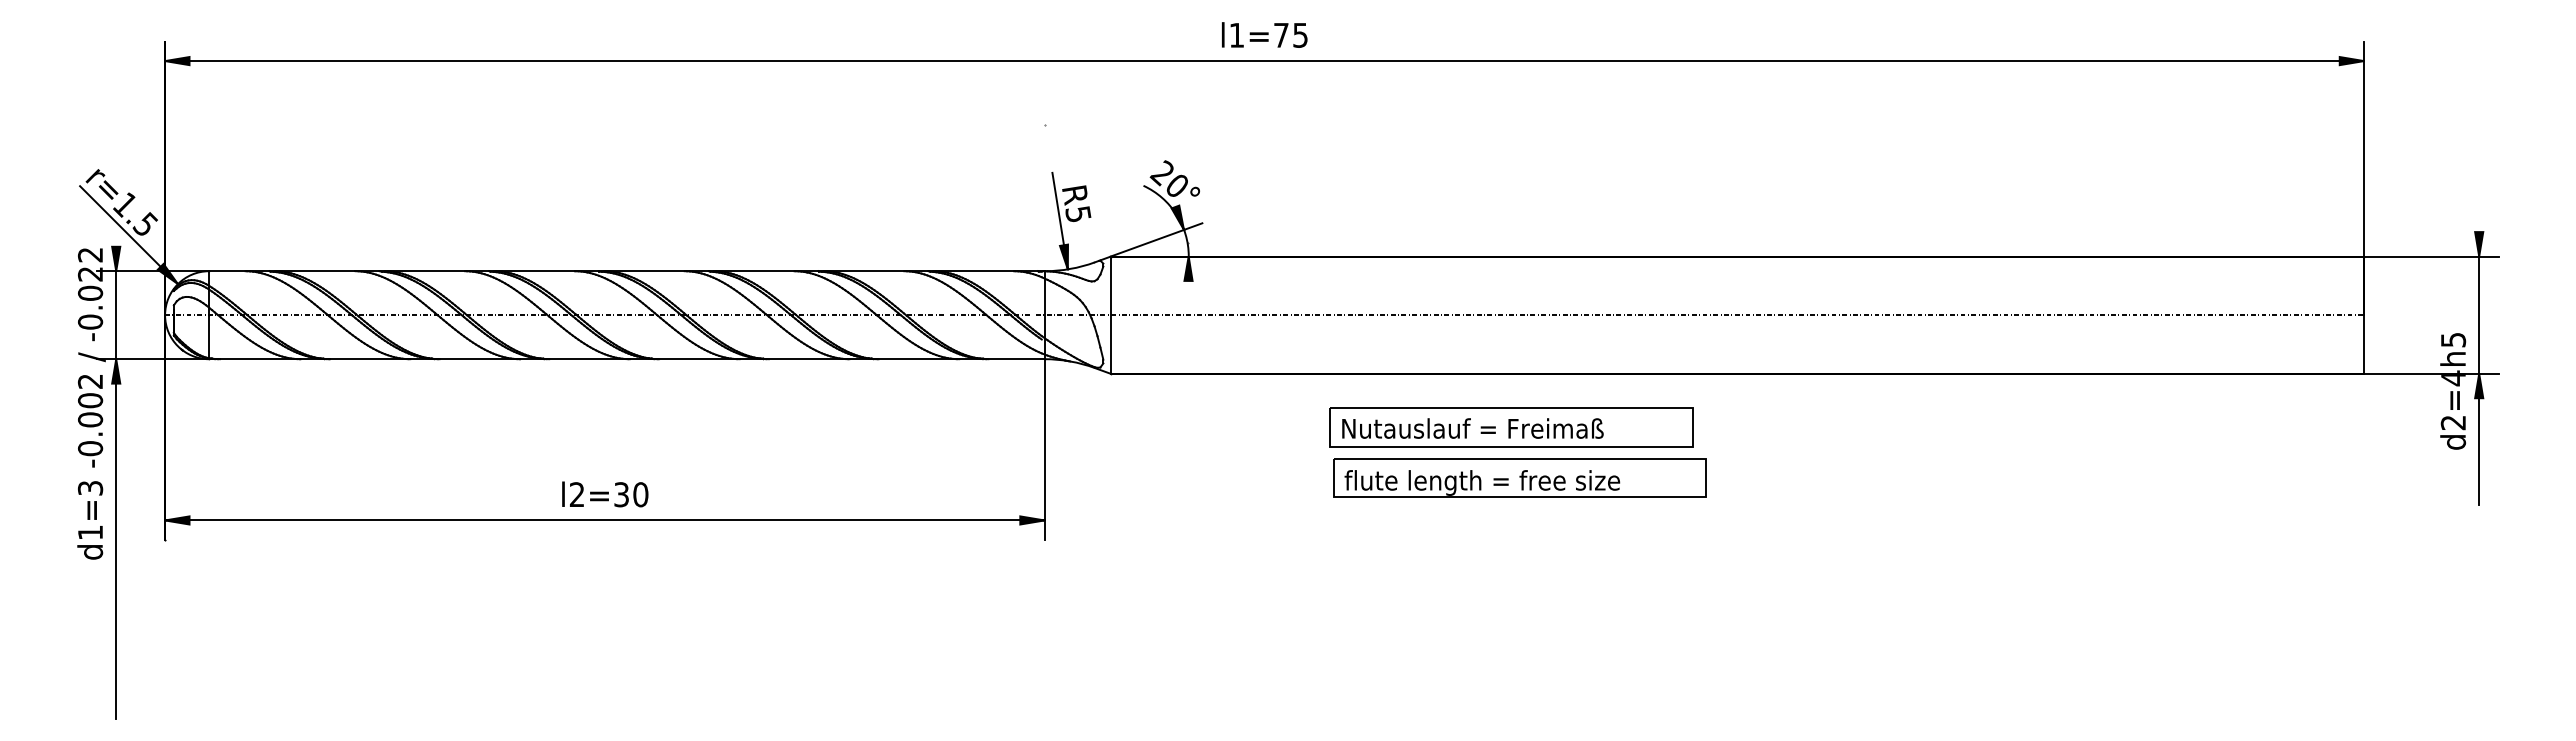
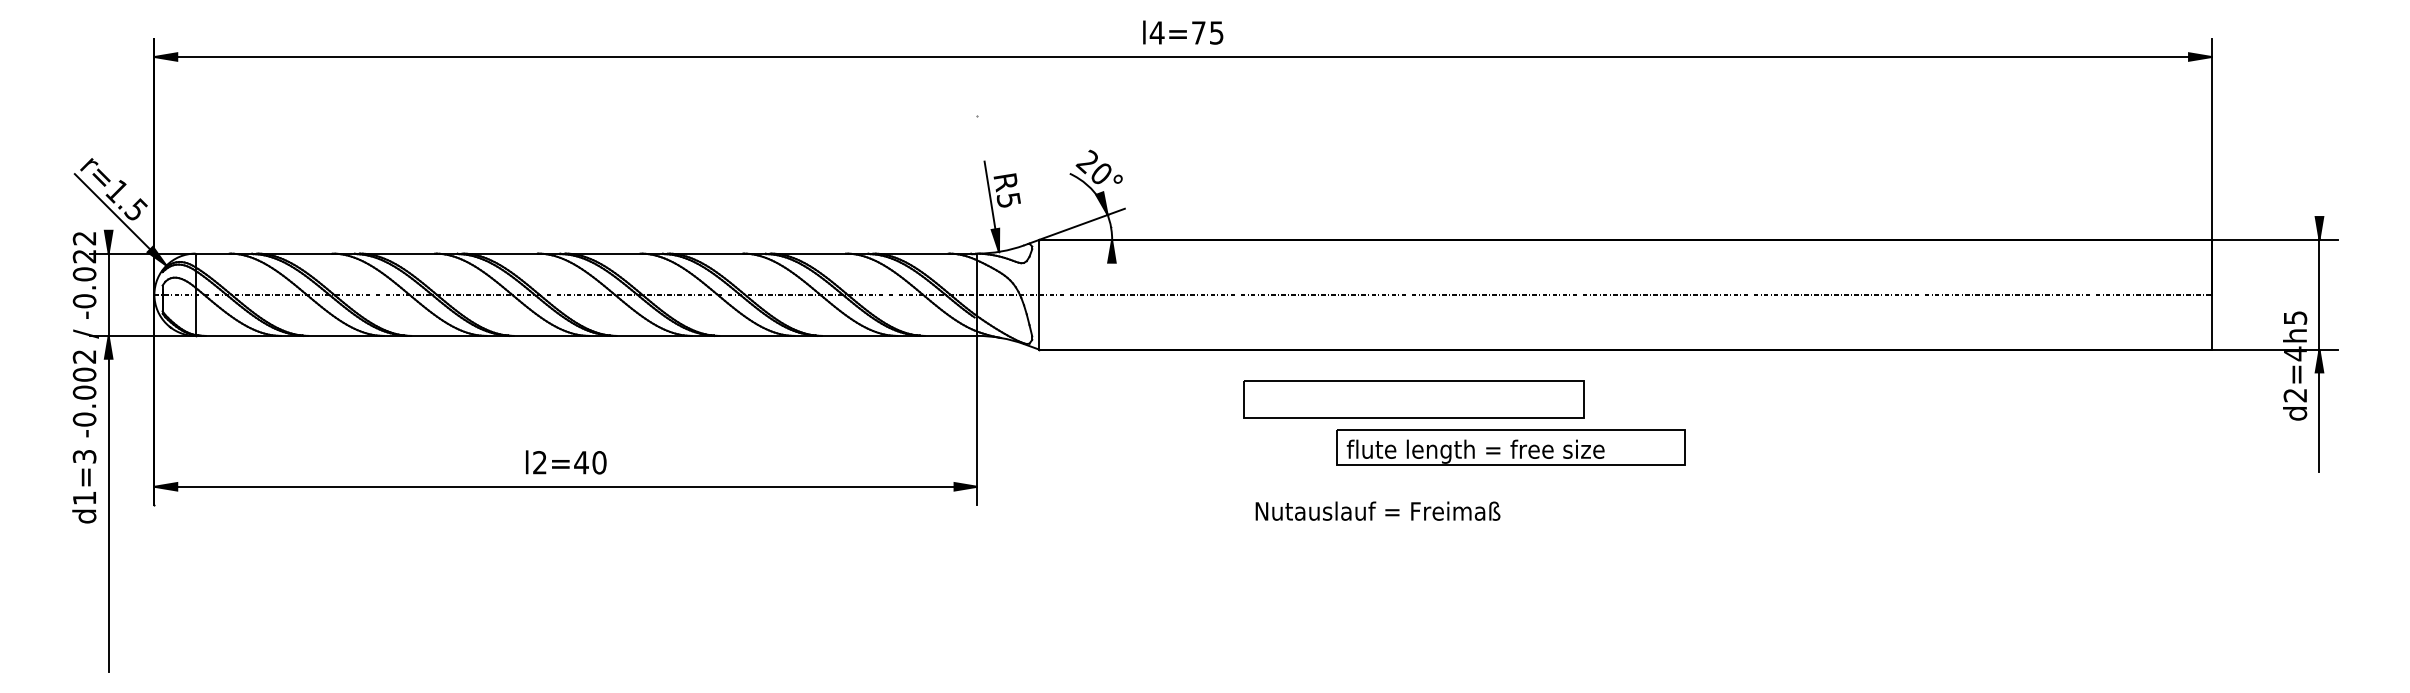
text: (1236, 35) -> (1156, 33), l1=75 -> l4=75
text: (1472, 428) -> (1377, 511), moved
part: (1519, 477) -> (1510, 446), moved
text: (621, 494) -> (581, 462), l2=30 -> l2=40

